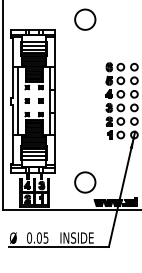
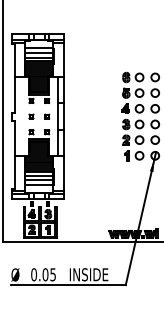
circle: (85, 19) -> (98, 22), removed
line: (17, 101) -> (20, 116), removed
circle: (85, 182) -> (98, 210), removed

